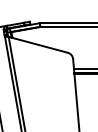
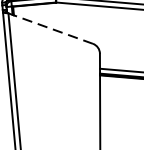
line: (38, 44) -> (51, 28), solid -> dashed

